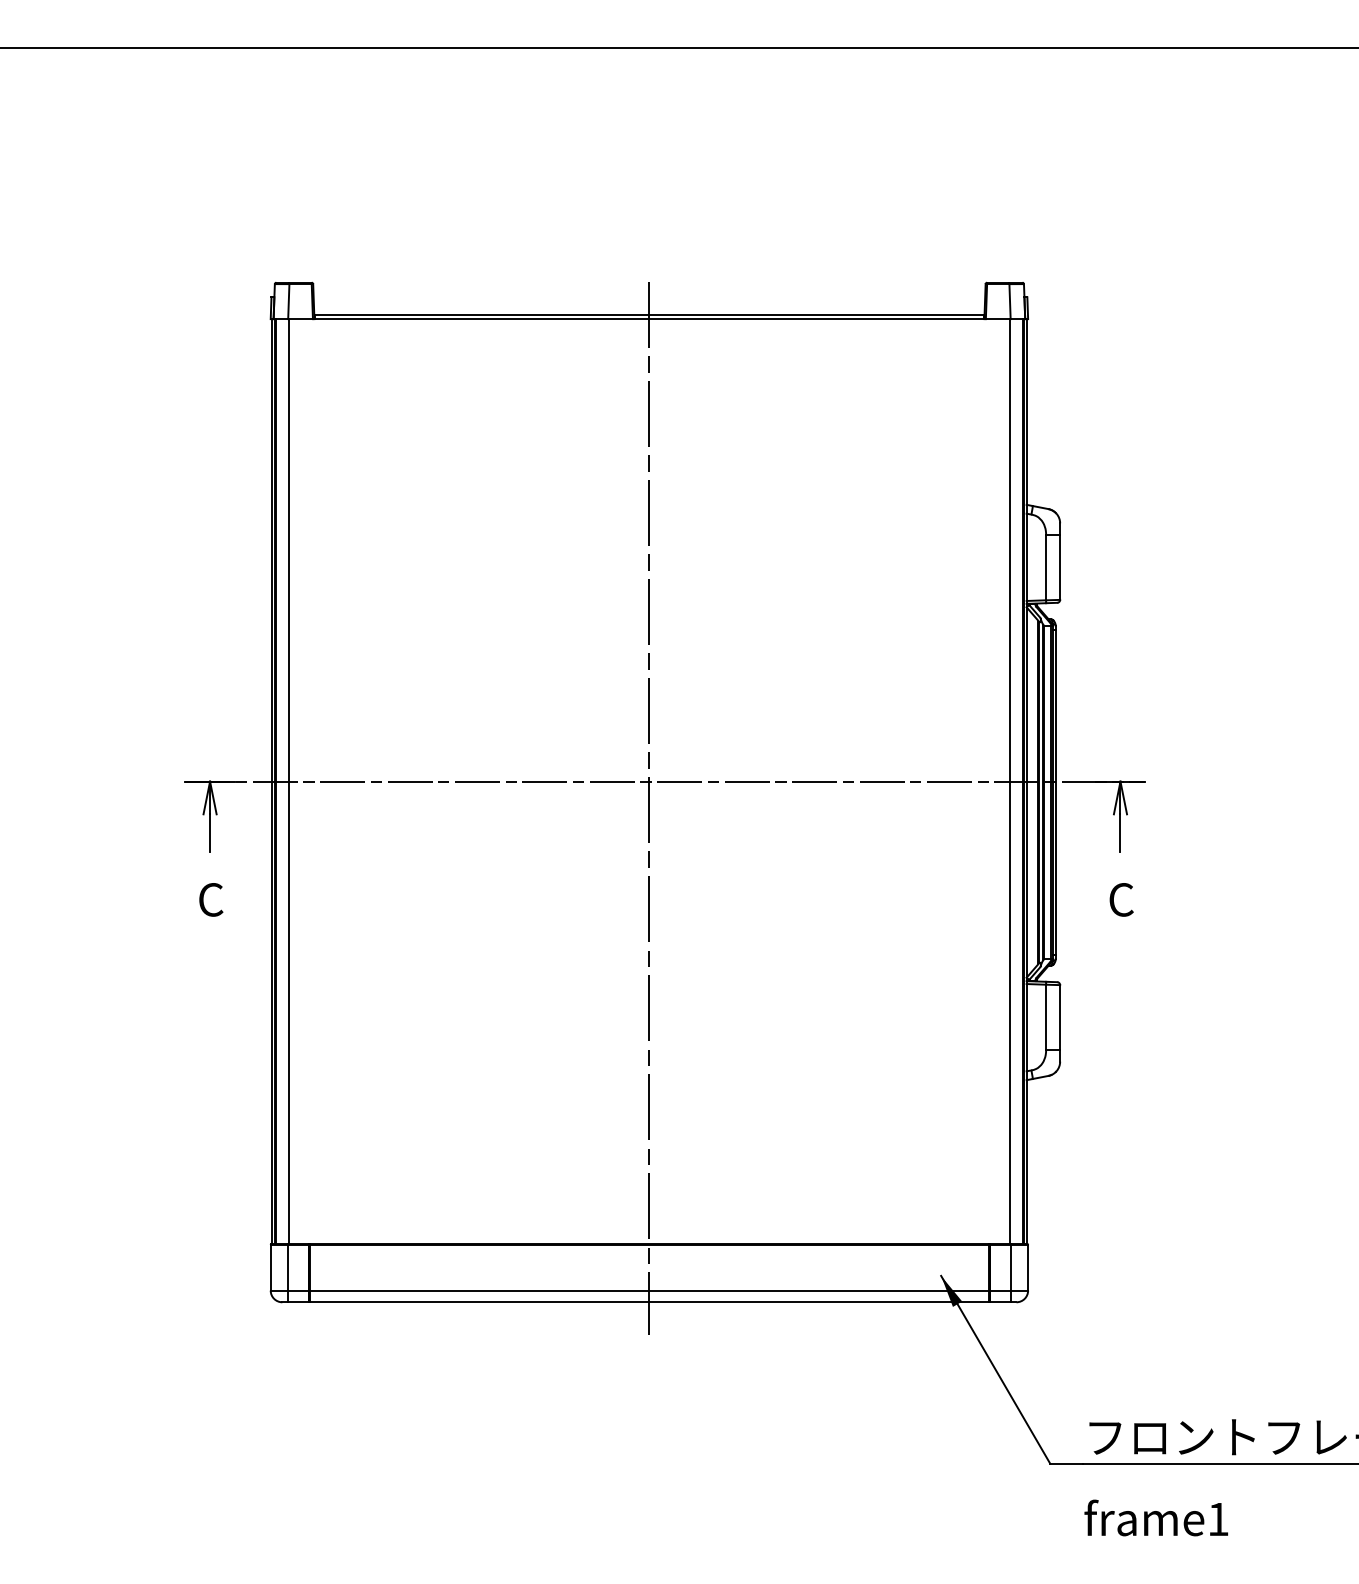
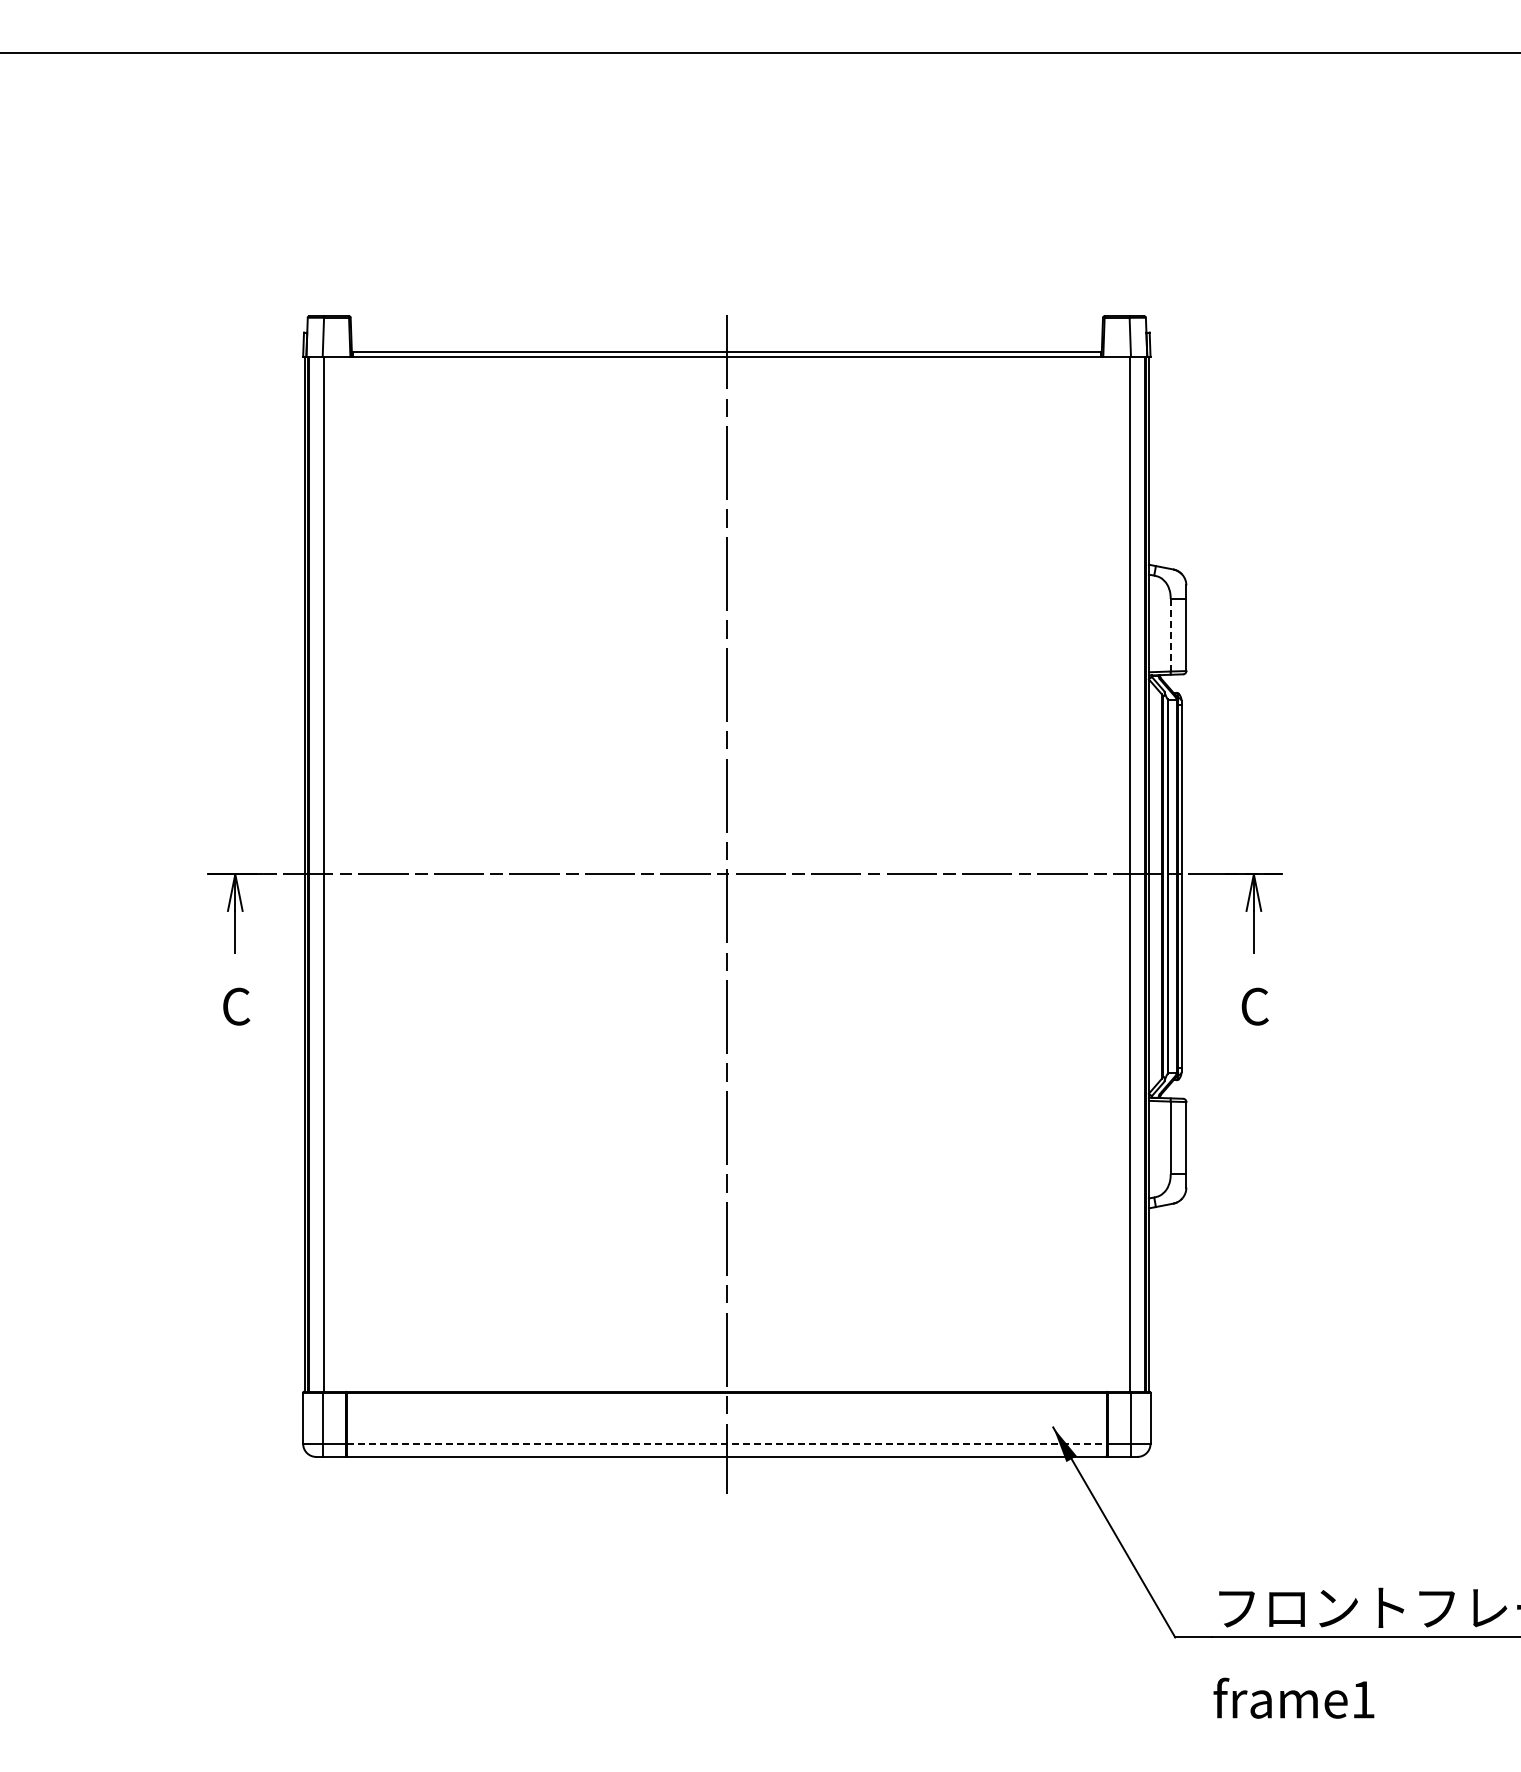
line: (1045, 568) -> (1170, 635), solid -> dashed
line: (649, 1290) -> (726, 1443), solid -> dashed

